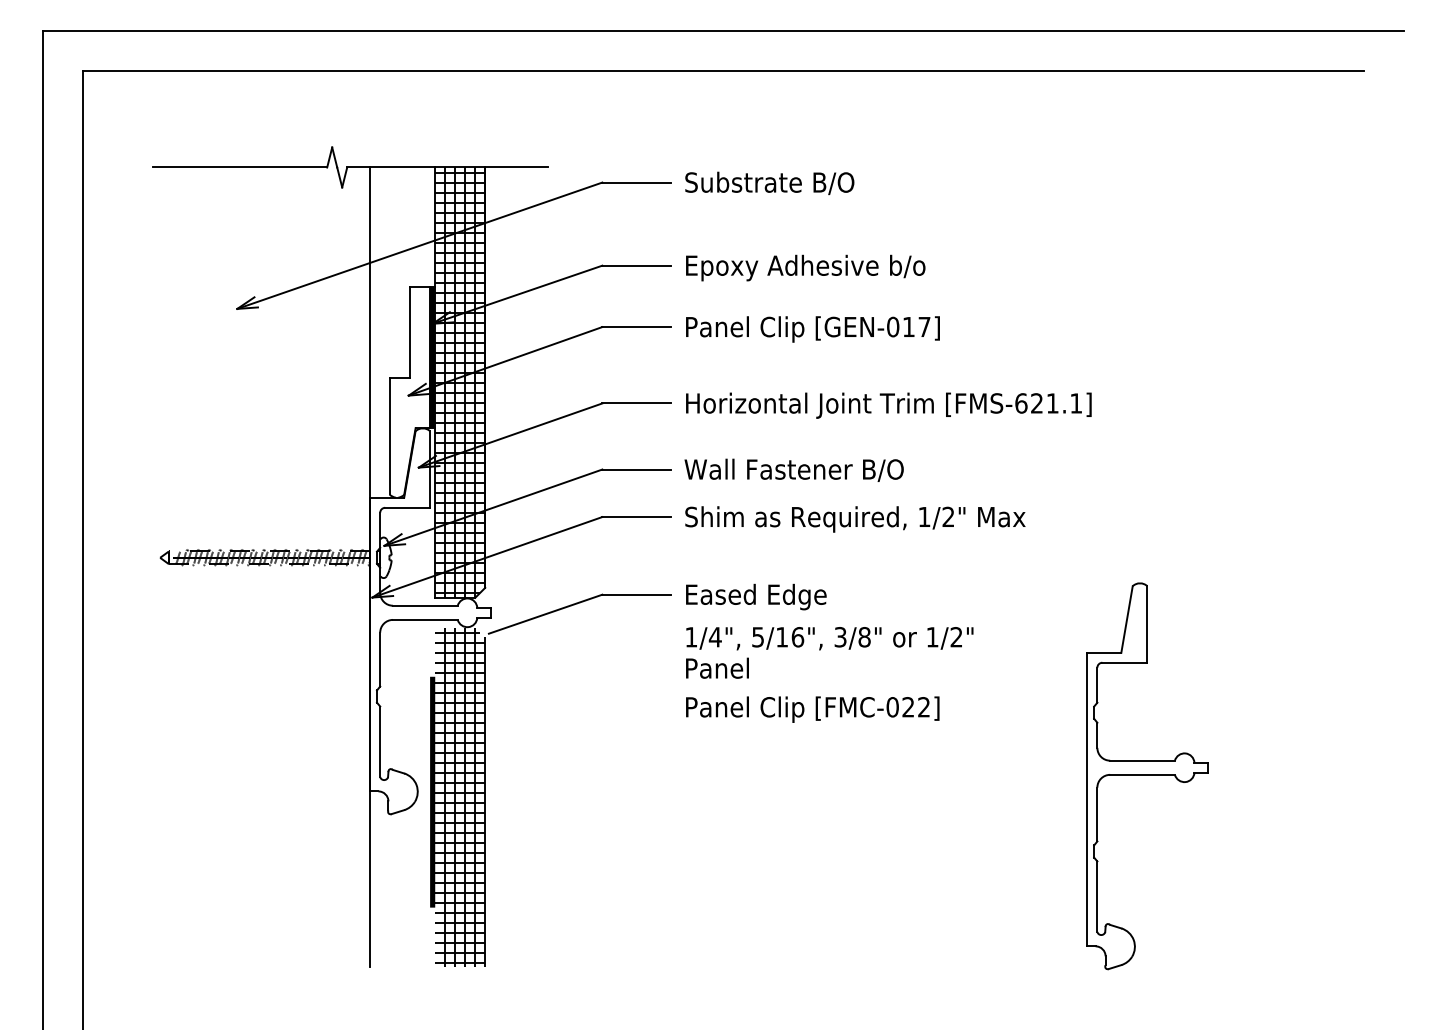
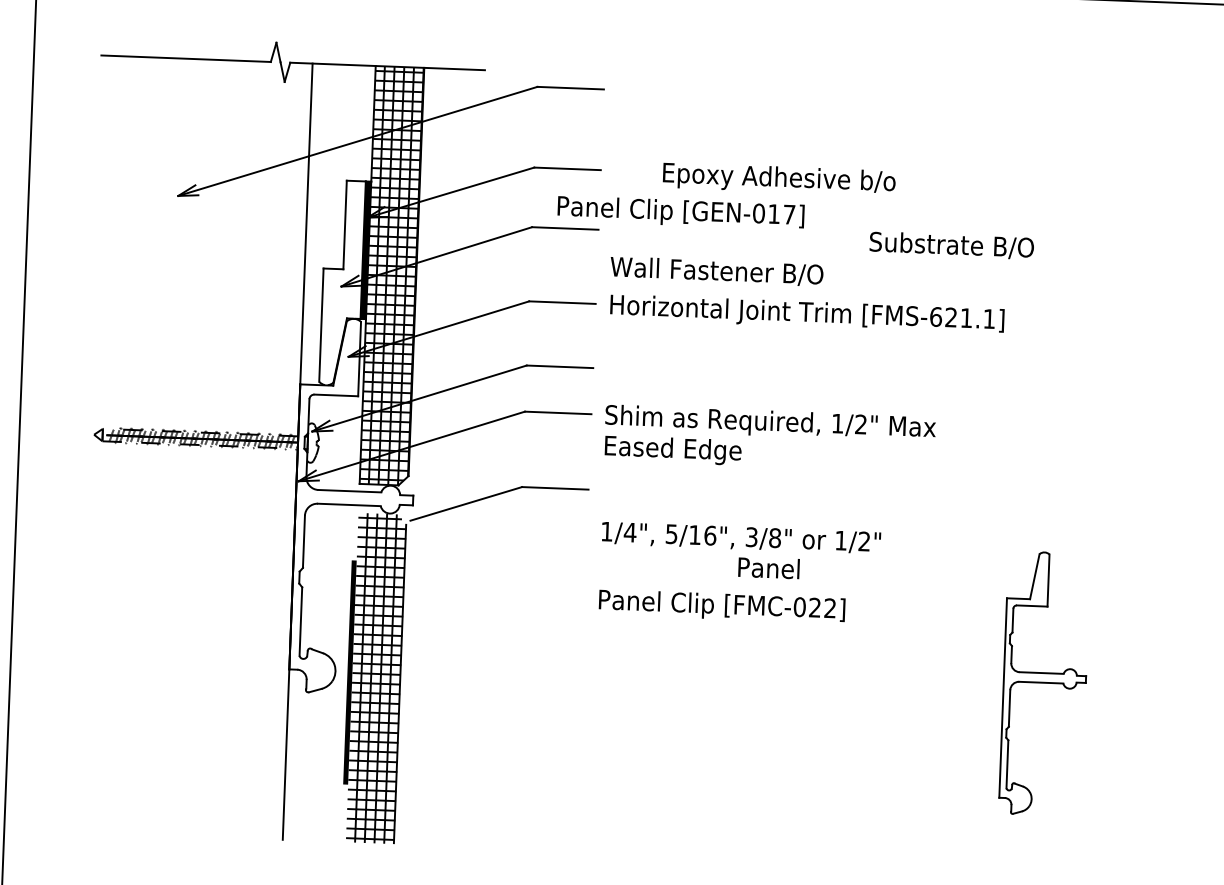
text: (769, 183) -> (951, 245), moved
text: (805, 267) -> (779, 178), moved
text: (812, 329) -> (680, 212), moved
text: (793, 469) -> (716, 270), moved
text: (756, 596) -> (673, 449), moved
text: (717, 667) -> (769, 567), moved
part: (1147, 776) -> (1044, 683), size x0.7

